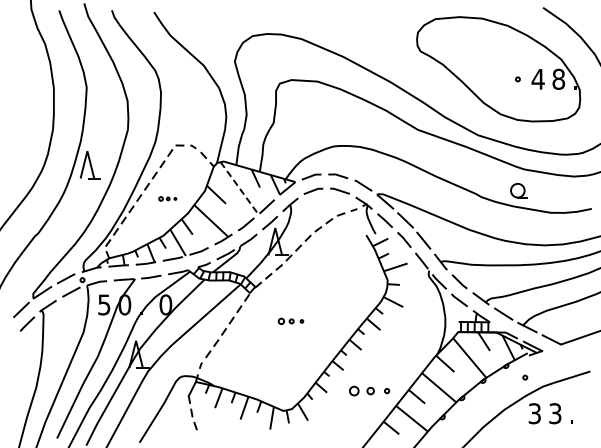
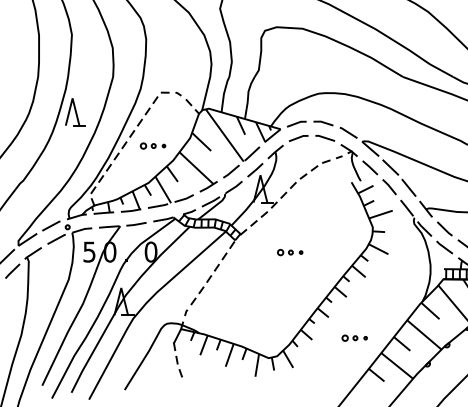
line: (239, 188) -> (224, 135), dashed -> solid
part: (167, 198) -> (152, 145), size x1.43
part: (290, 320) -> (289, 251), moved
part: (369, 390) -> (354, 337), size x0.62

